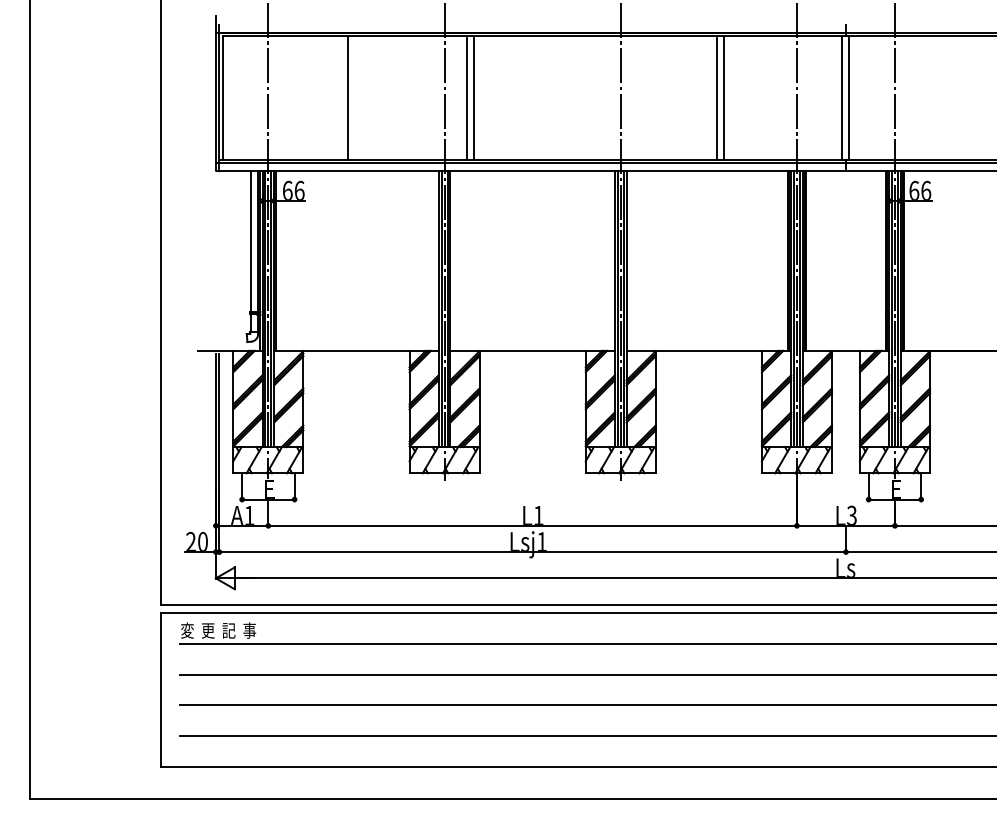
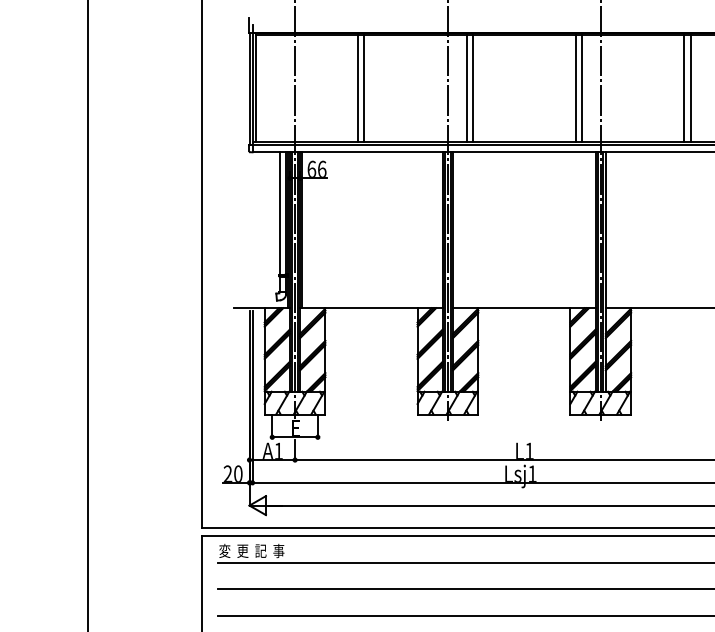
line: (341, 97) -> (358, 88), added
line: (591, 97) -> (575, 88), added
line: (598, 97) -> (581, 88), added

